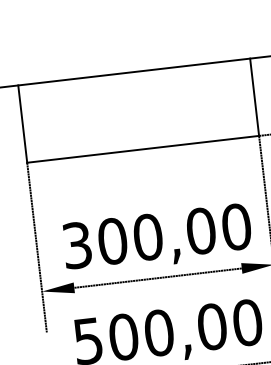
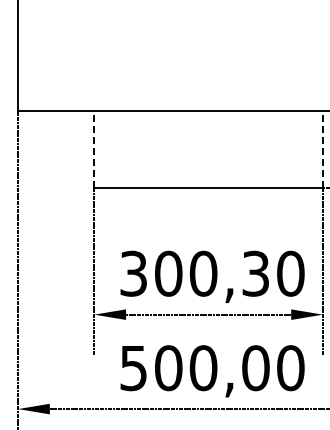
line: (254, 97) -> (322, 149), solid -> dashed
line: (22, 124) -> (94, 149), solid -> dashed
text: (200, 230) -> (255, 273), 300,00 -> 300,30

